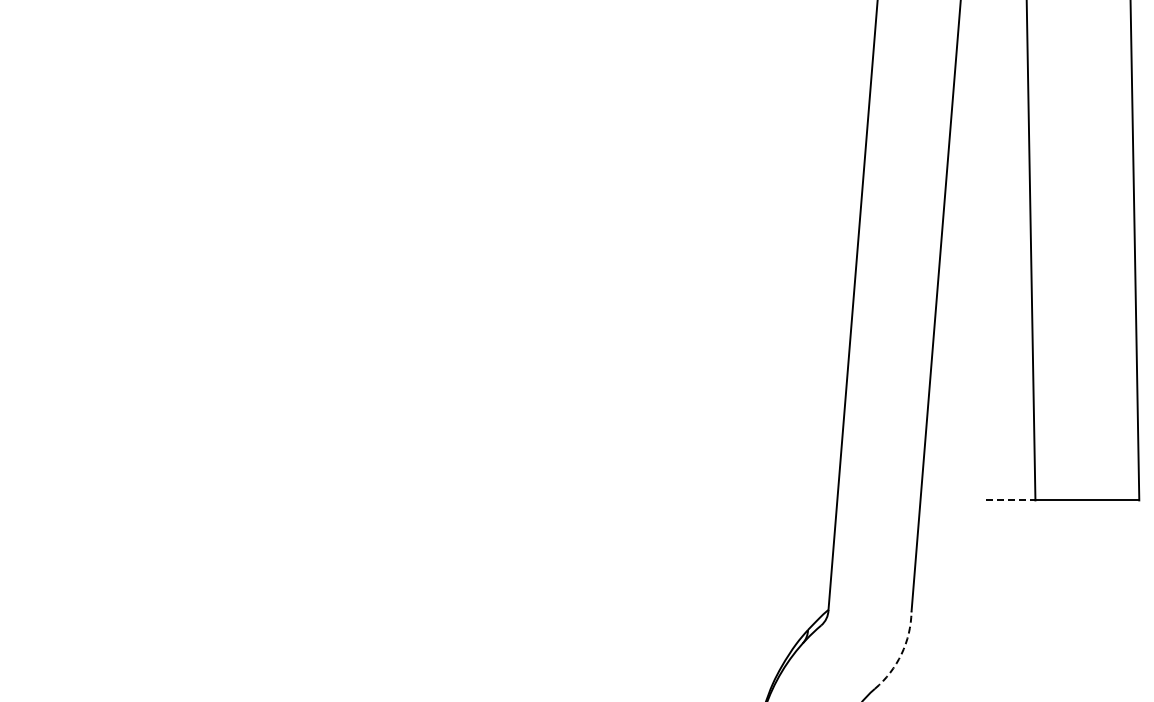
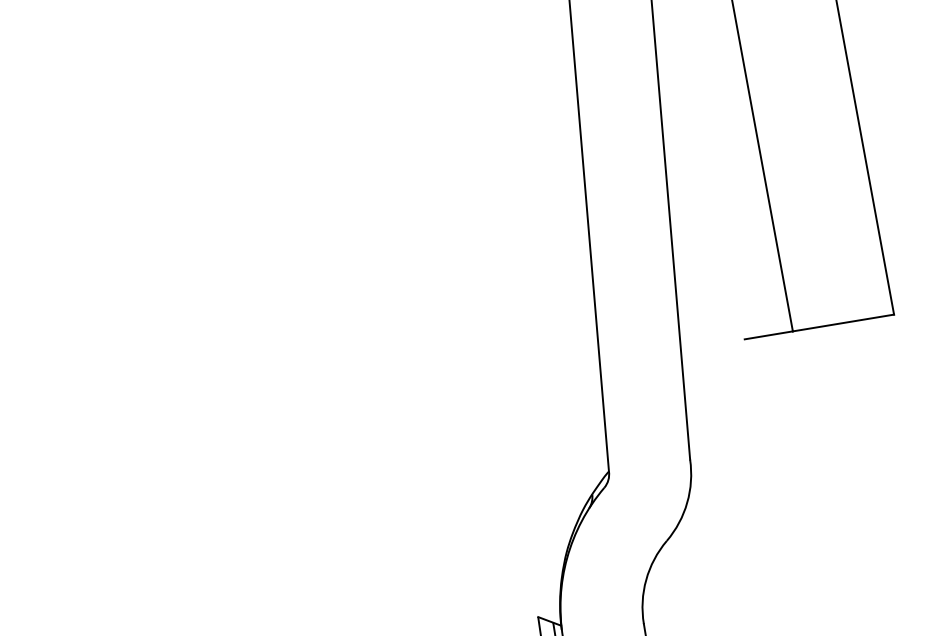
line: (1010, 500) -> (768, 335), dashed -> solid
arc: (901, 654) -> (687, 503), dashed -> solid

